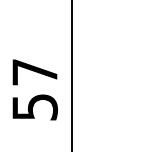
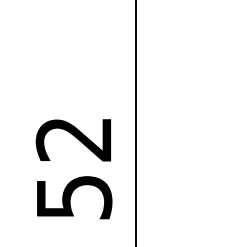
text: (34, 72) -> (73, 139), 57 -> 52

